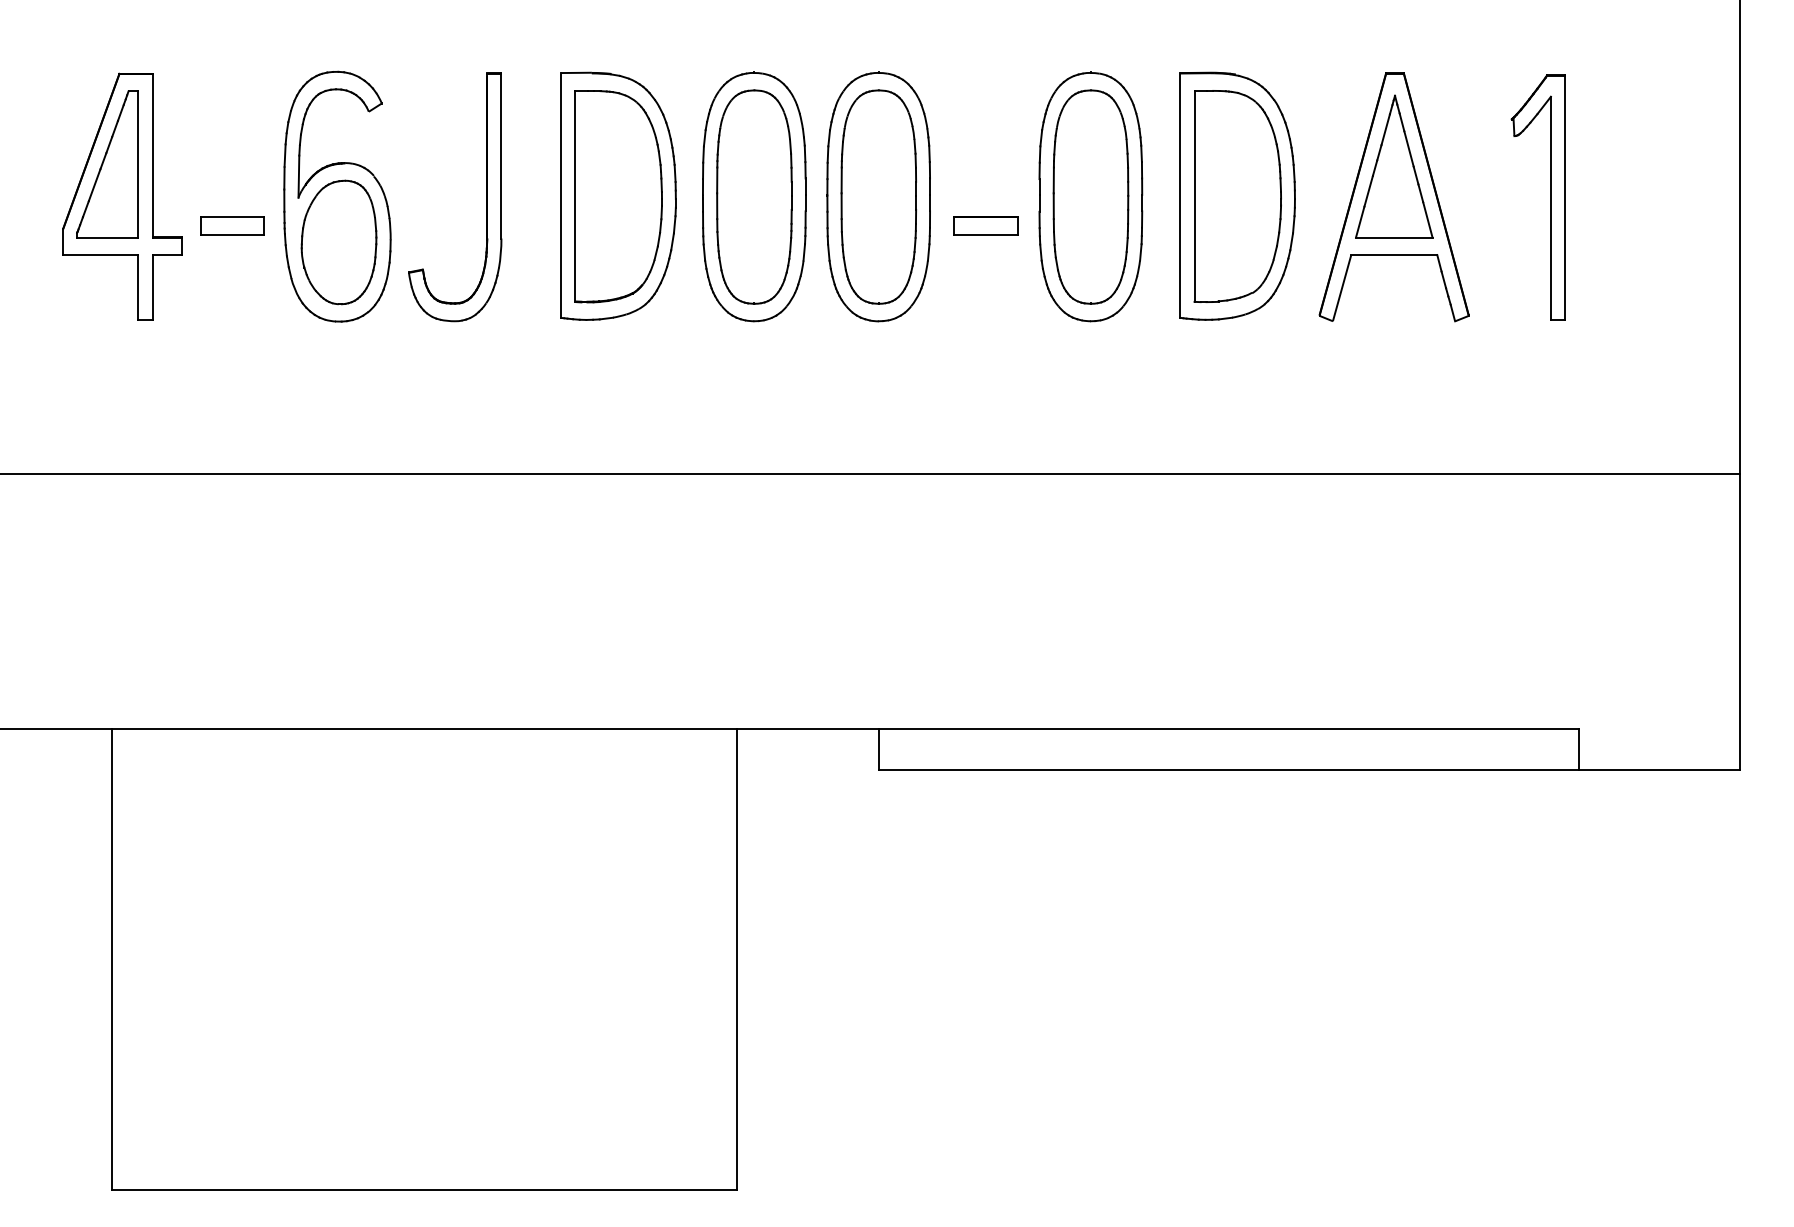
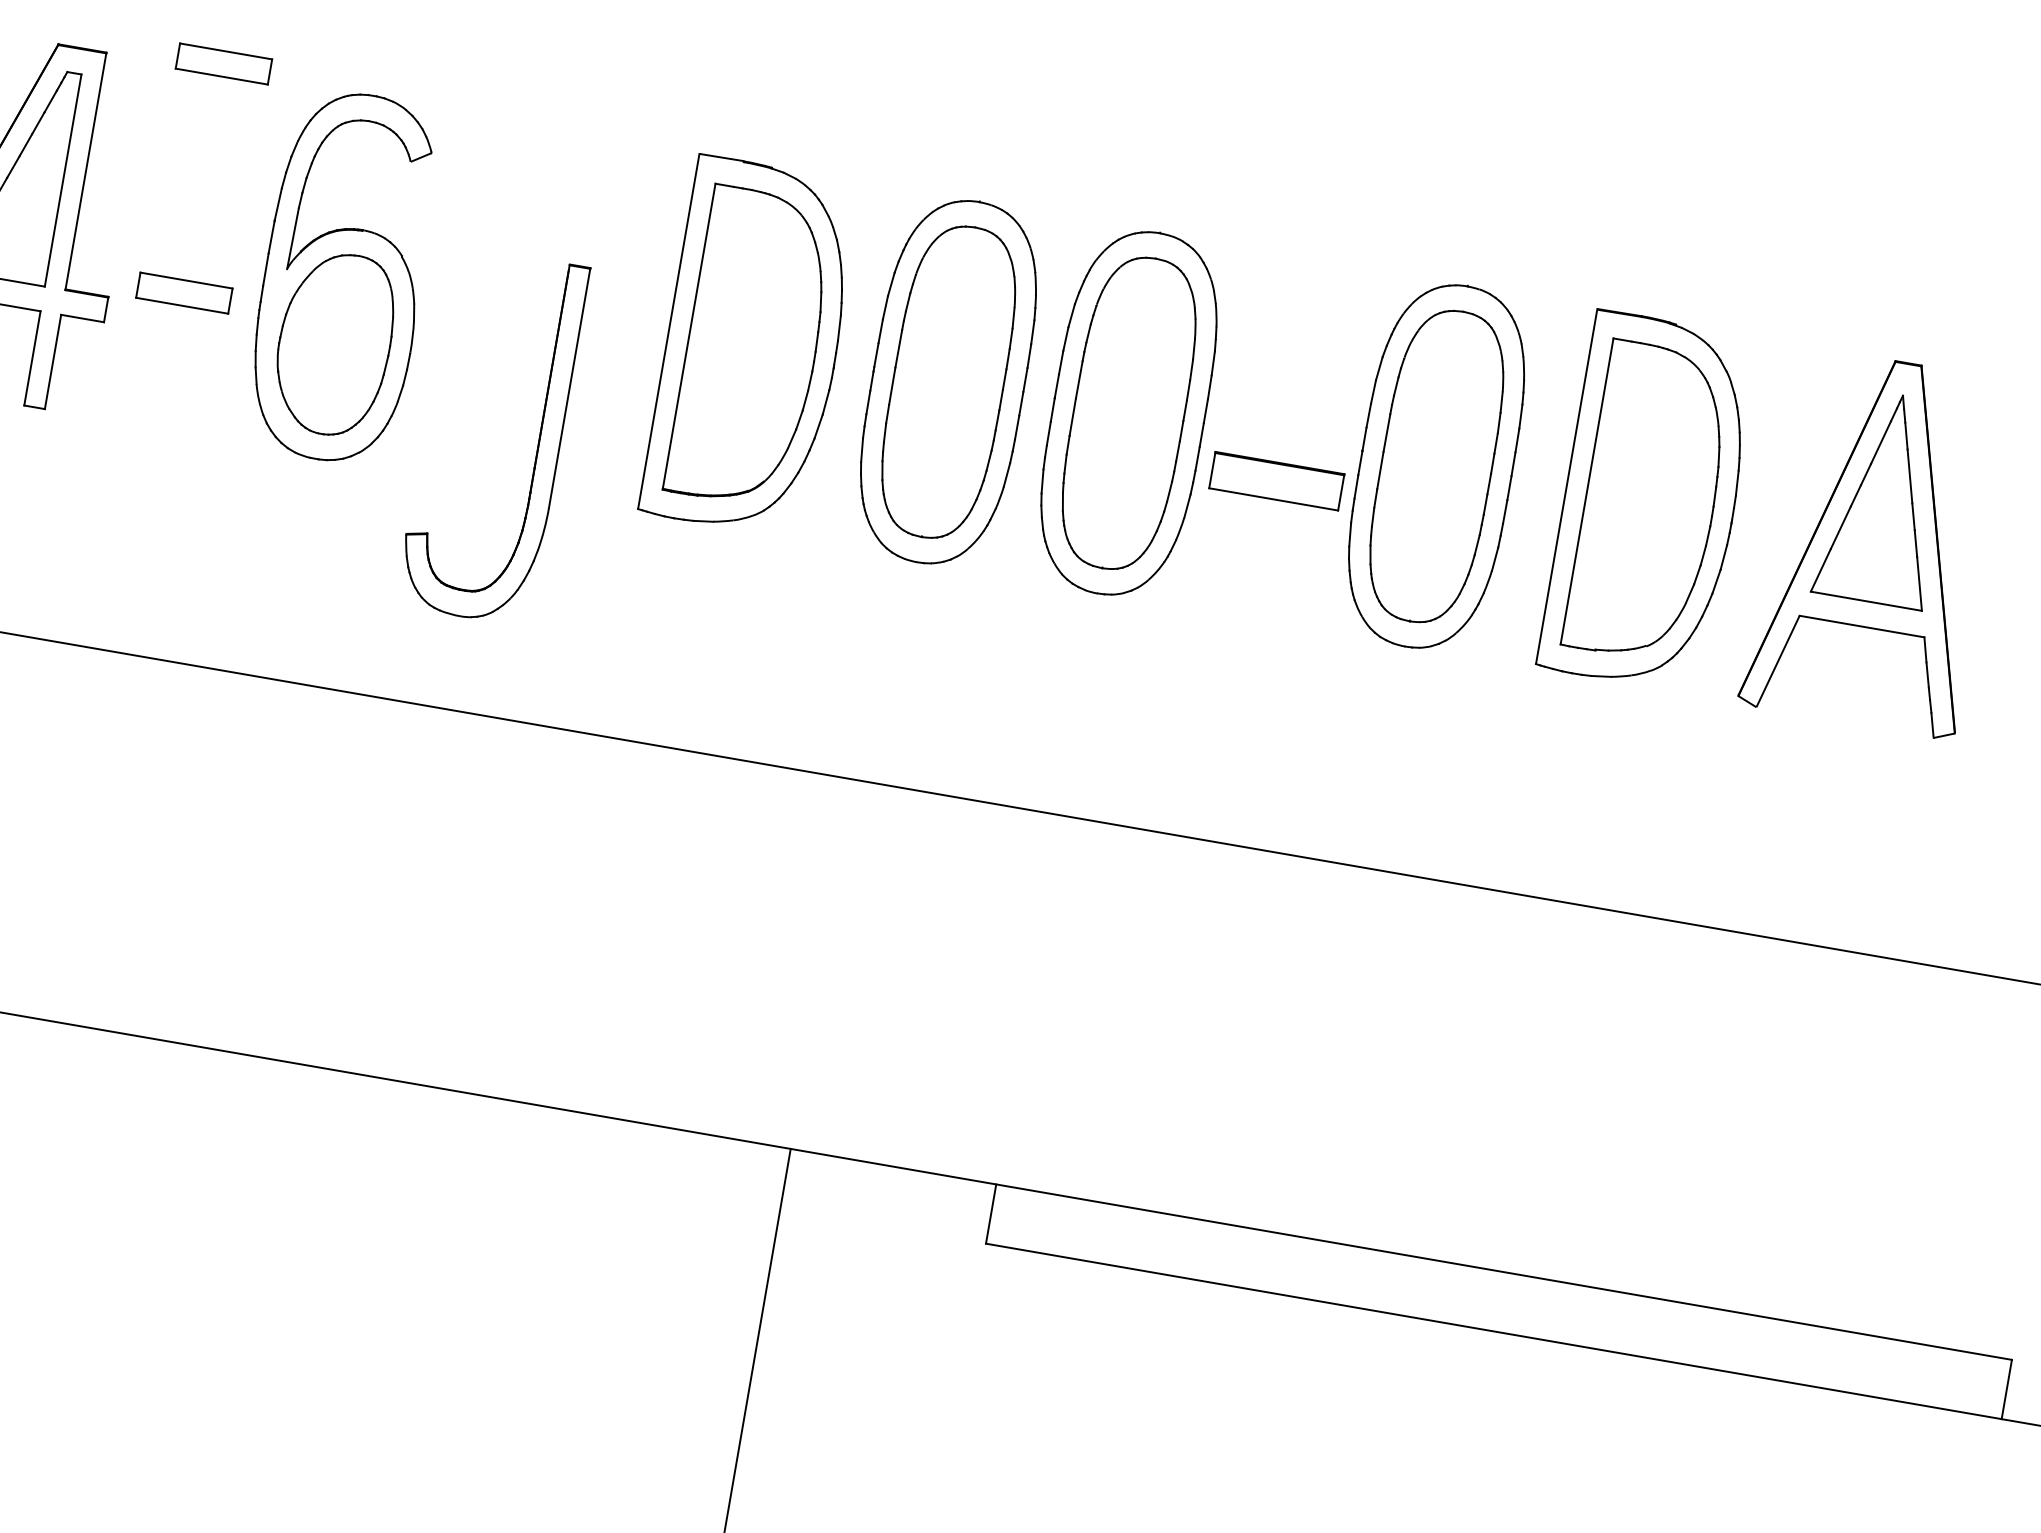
part: (232, 67) -> (224, 63), added
part: (486, 197) -> (537, 444), moved
part: (985, 225) -> (1276, 481), size x1.4

